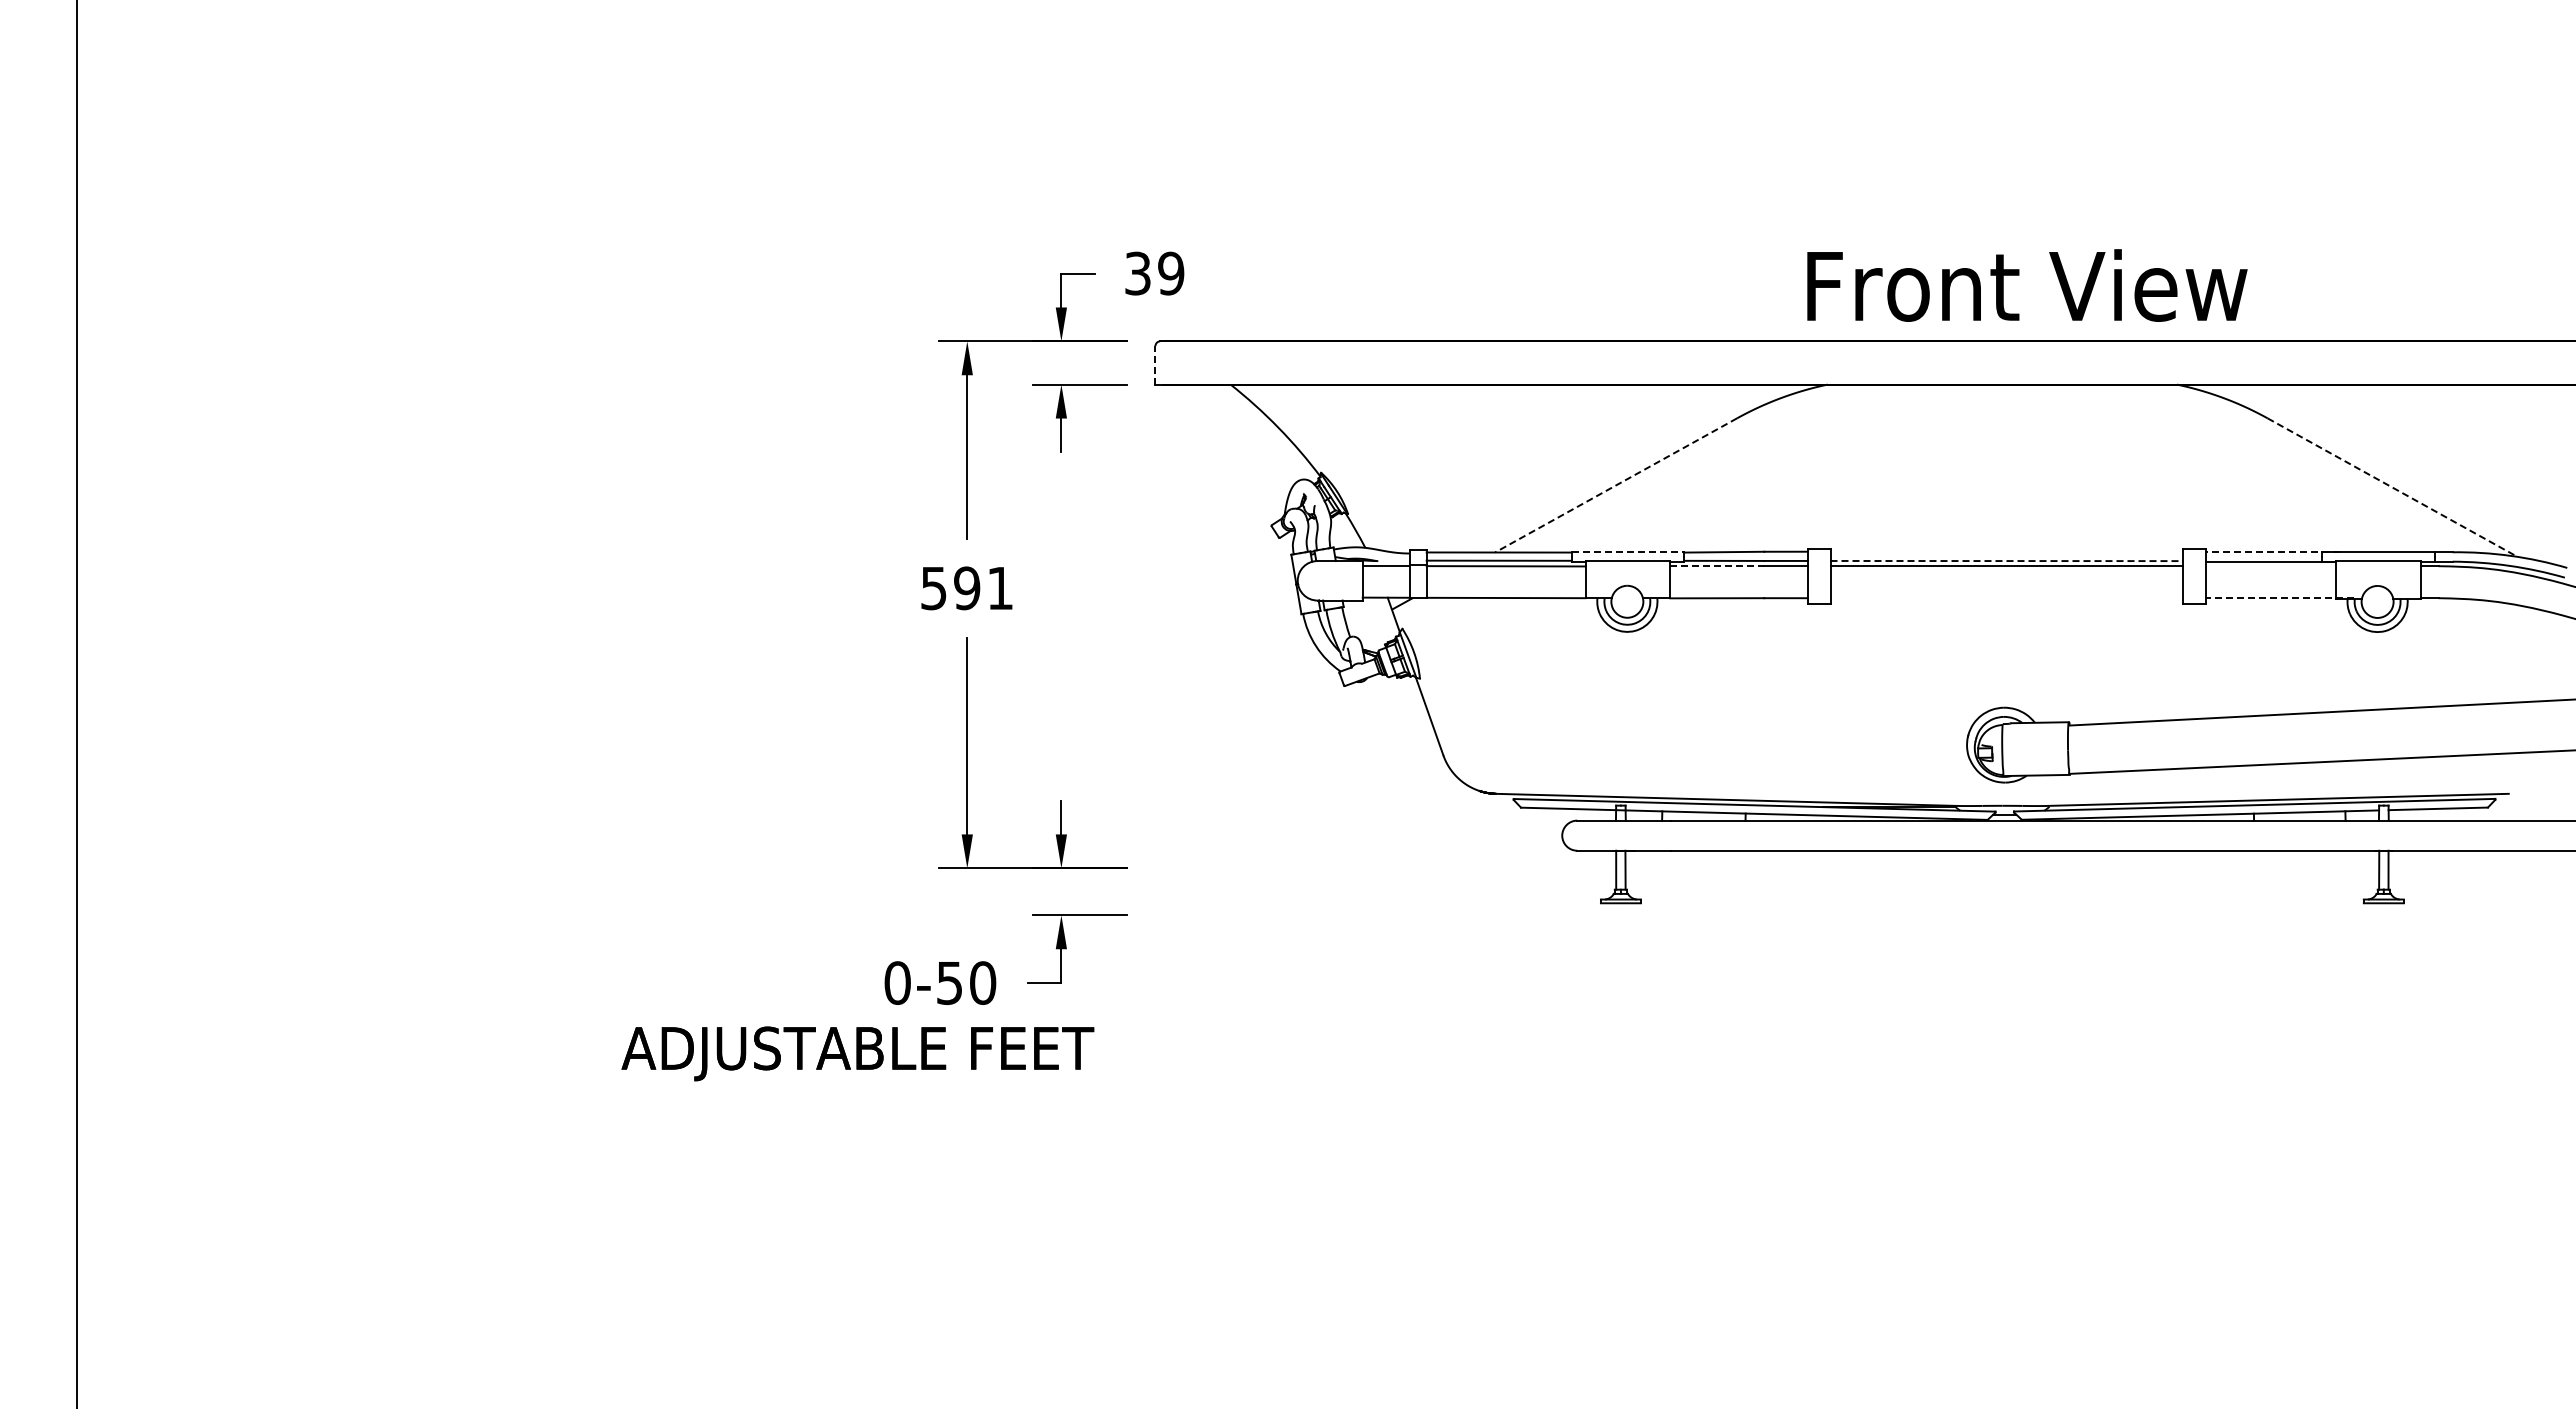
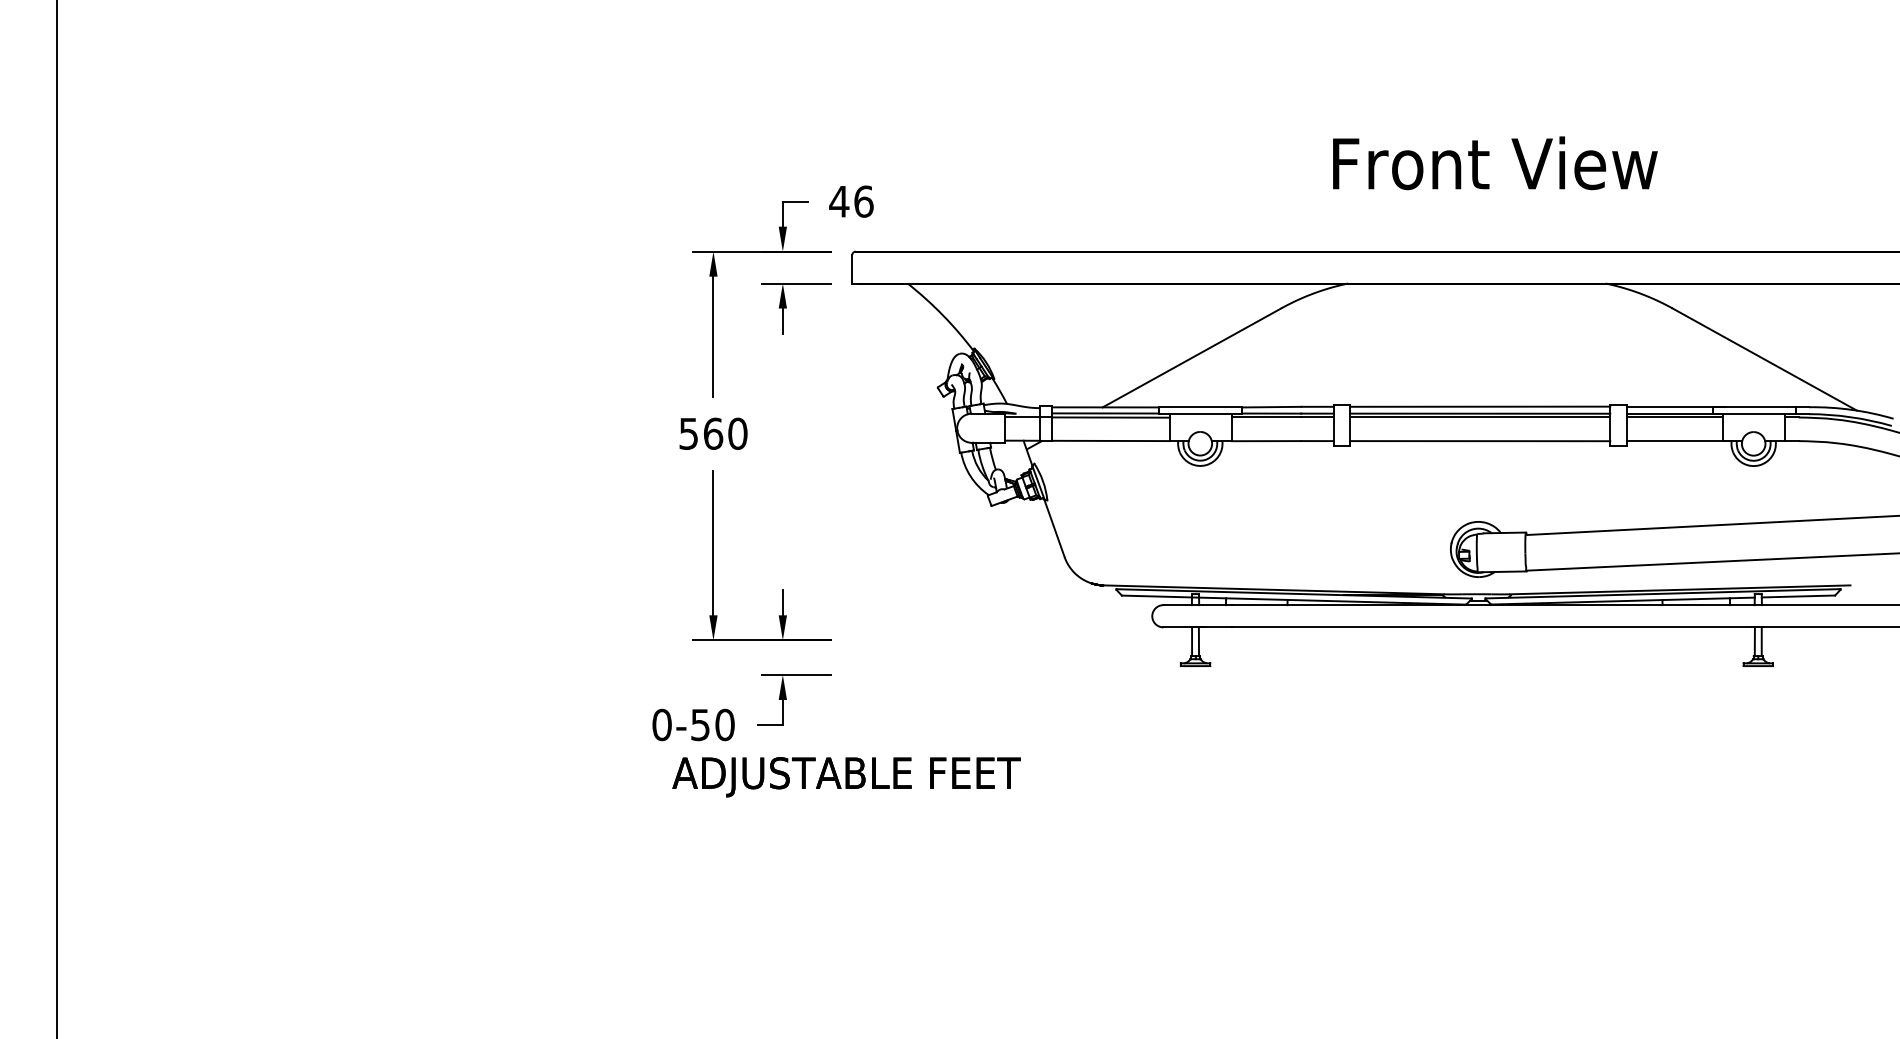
text: (1154, 273) -> (851, 201), 39 -> 46
text: (2027, 285) -> (1495, 163), moved
line: (1155, 364) -> (852, 268), dashed -> solid
line: (1615, 485) -> (1191, 357), dashed -> solid
line: (2392, 487) -> (1764, 359), dashed -> solid
line: (2006, 551) -> (1479, 406), added
line: (1628, 552) -> (1201, 407), dashed -> solid
line: (2272, 552) -> (1676, 407), dashed -> solid
line: (2007, 561) -> (1480, 414), dashed -> solid
line: (1717, 566) -> (1266, 417), dashed -> solid
line: (2270, 566) -> (1674, 417), added
text: (983, 588) -> (725, 433), 591 -> 560
line: (2006, 598) -> (1479, 441), added
line: (2279, 598) -> (1681, 441), dashed -> solid
text: (857, 1053) -> (846, 776), moved

